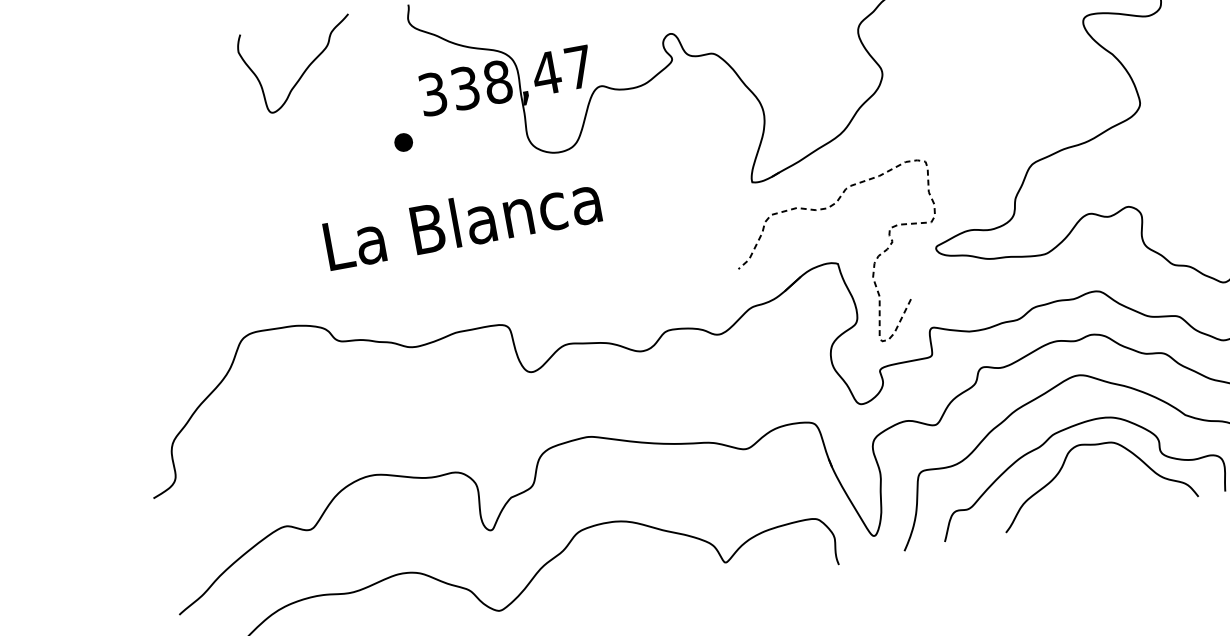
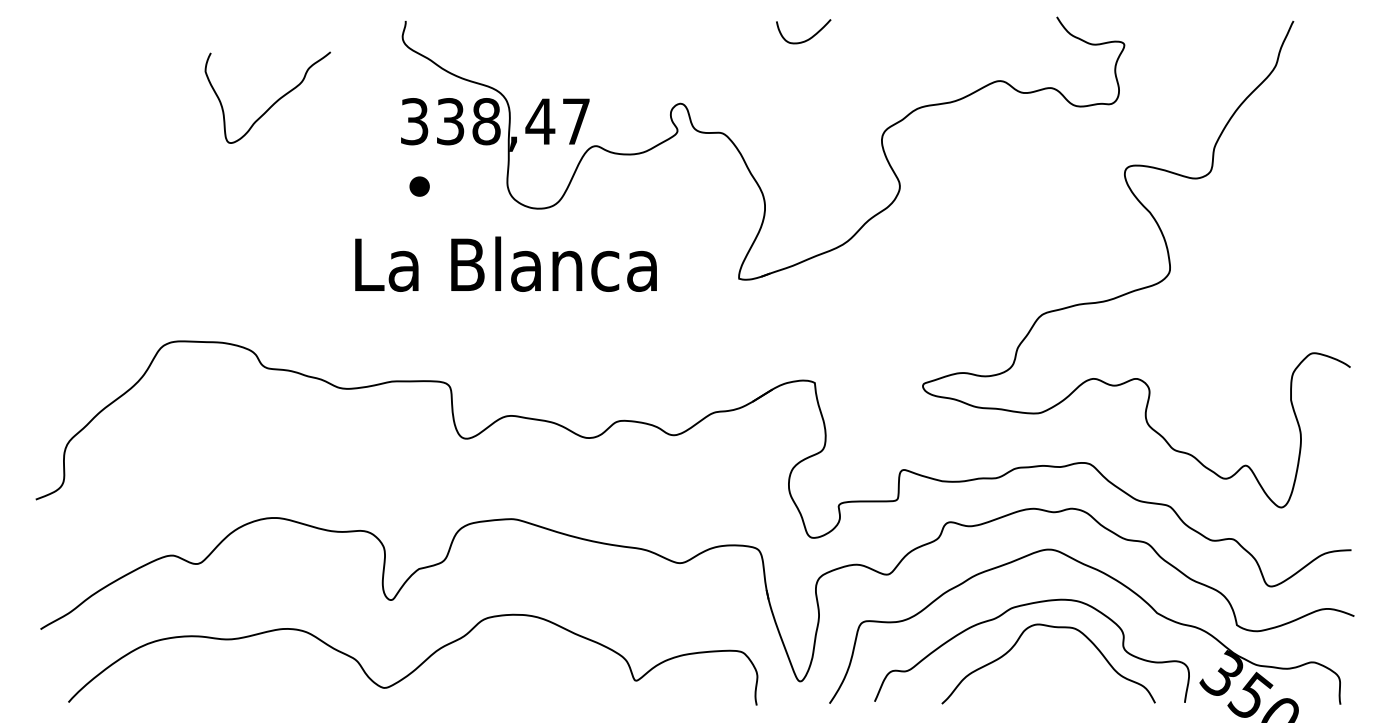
curve: (305, 69) -> (273, 103), moved
part: (403, 142) -> (419, 186), moved
text: (461, 221) -> (505, 263), moved
curve: (873, 264) -> (852, 390), removed

